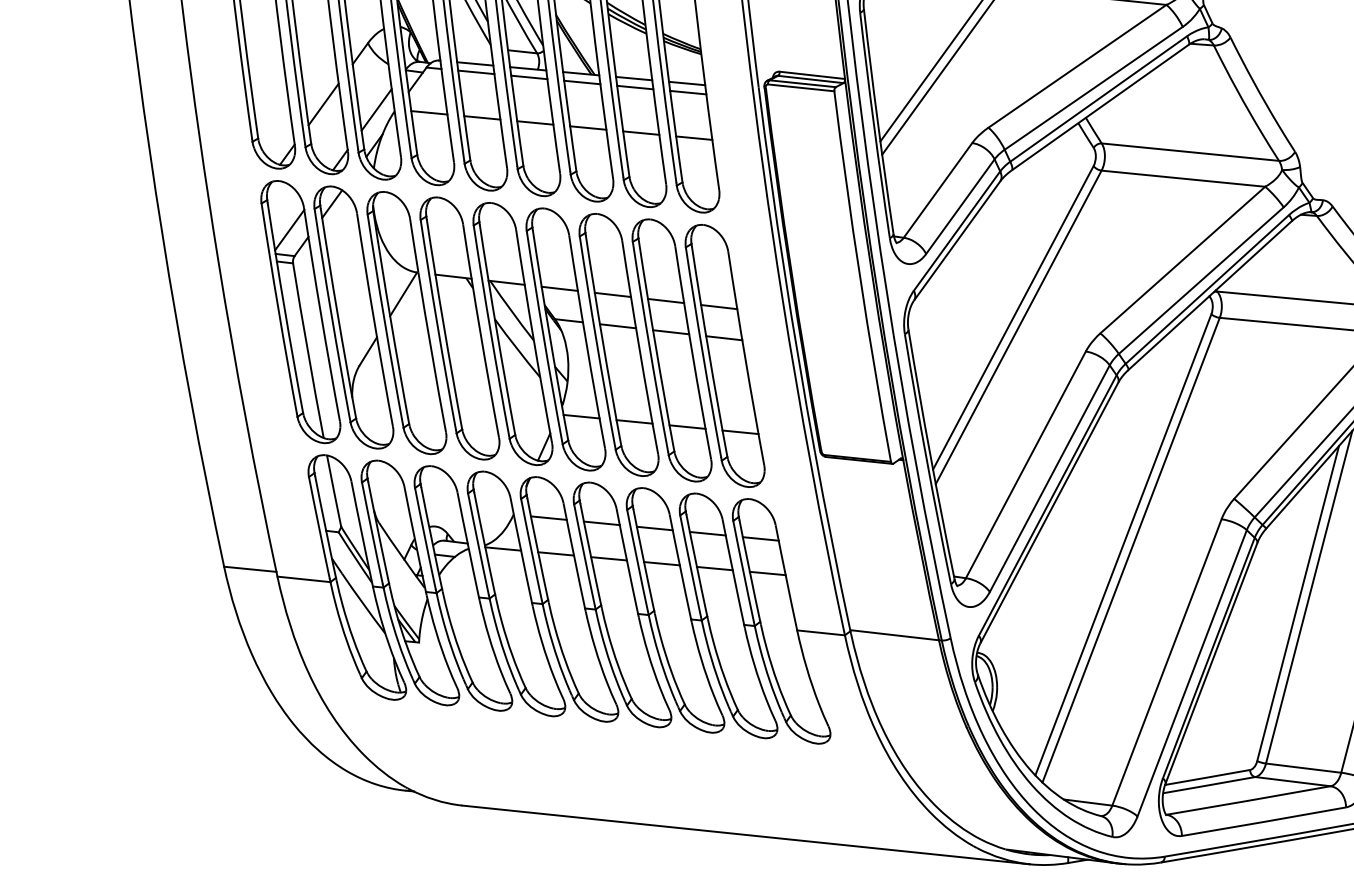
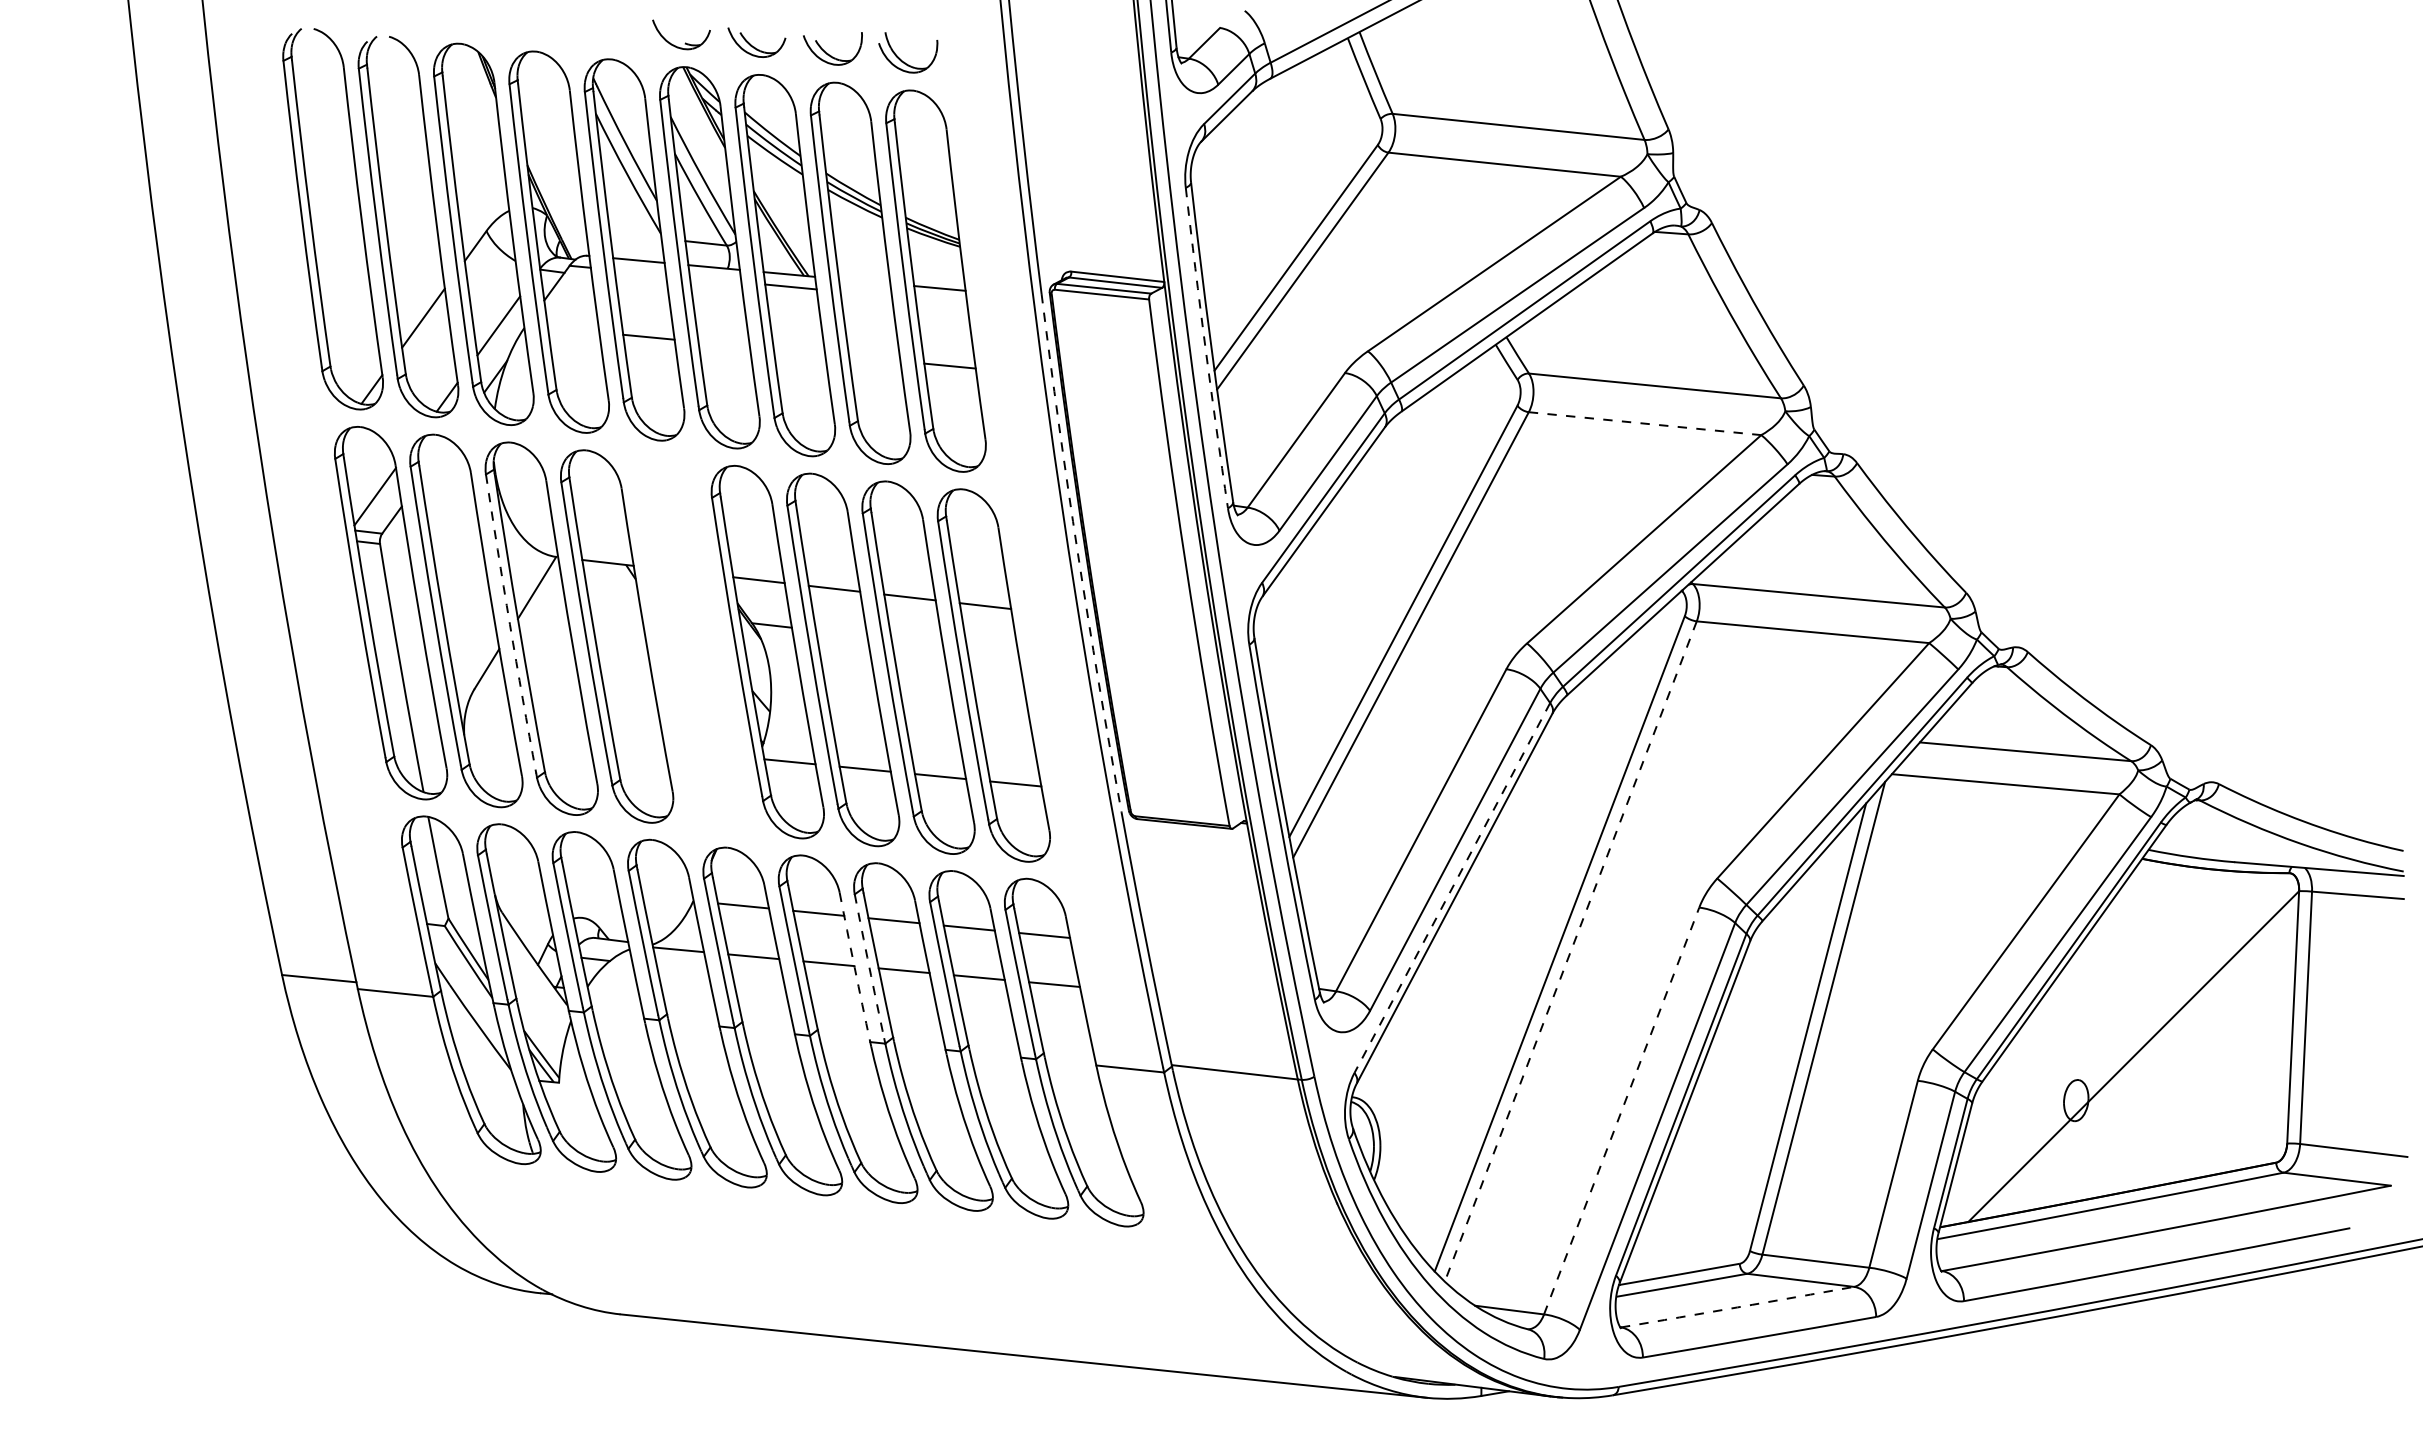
line: (476, 72) -> (640, 272), removed
line: (529, 77) -> (715, 279), removed
line: (634, 78) -> (864, 281), removed
line: (634, 87) -> (865, 293), removed
line: (688, 92) -> (941, 300), removed
line: (429, 112) -> (573, 329), removed
line: (534, 122) -> (723, 344), removed
arc: (874, 125) -> (1205, 348), solid -> dashed
line: (588, 127) -> (799, 351), removed
line: (641, 132) -> (874, 358), removed
line: (1183, 178) -> (1645, 423), solid -> dashed
line: (332, 203) -> (435, 459), removed
arc: (783, 270) -> (1077, 553), solid -> dashed
arc: (384, 320) -> (509, 624), solid -> dashed
line: (617, 326) -> (841, 633), removed
line: (670, 332) -> (916, 641), removed
part: (513, 334) -> (692, 644), removed
line: (724, 338) -> (992, 650), removed
line: (1047, 505) -> (1452, 888), solid -> dashed
line: (1130, 550) -> (1570, 951), solid -> dashed
arc: (637, 560) -> (869, 966), solid -> dashed
arc: (627, 561) -> (854, 967), solid -> dashed
line: (1166, 662) -> (1621, 1111), solid -> dashed
arc: (1248, 800) -> (1737, 1307), solid -> dashed

